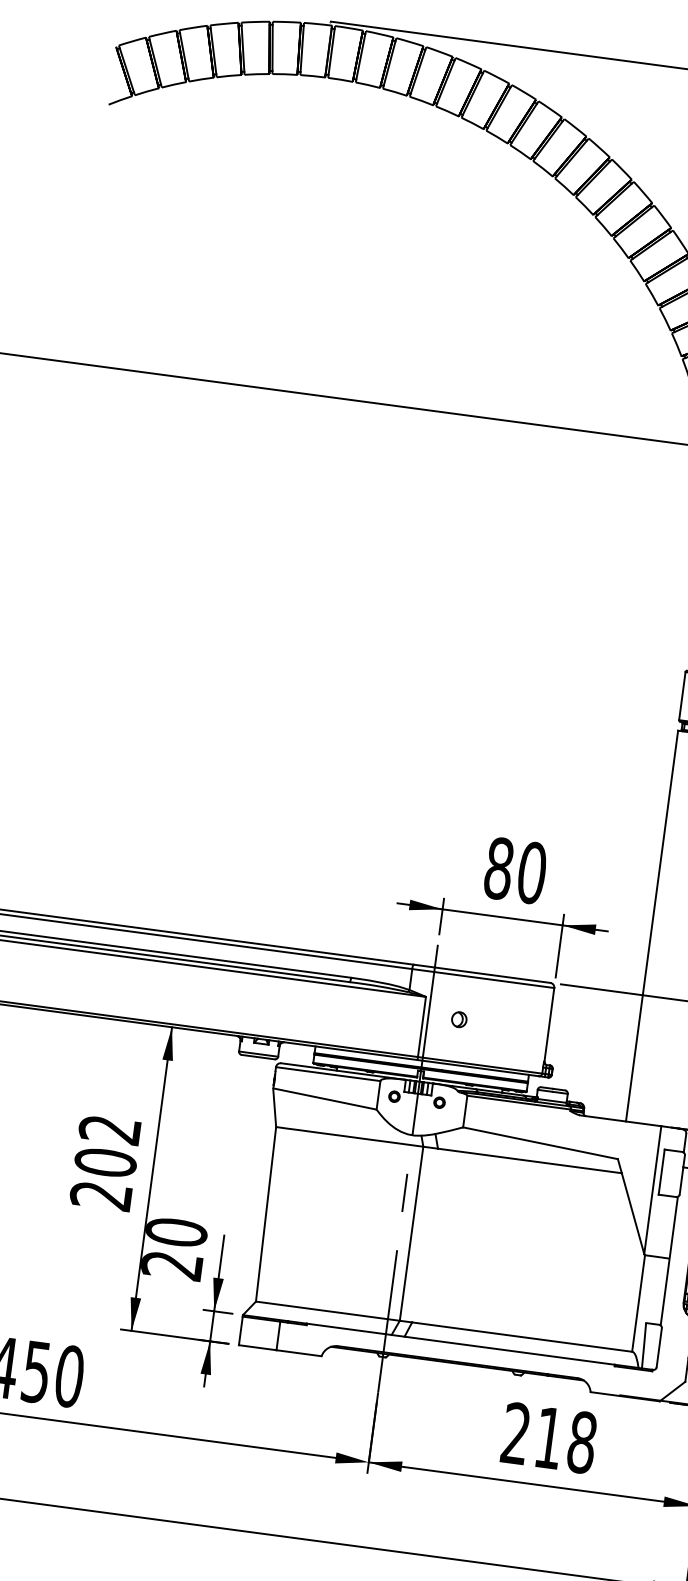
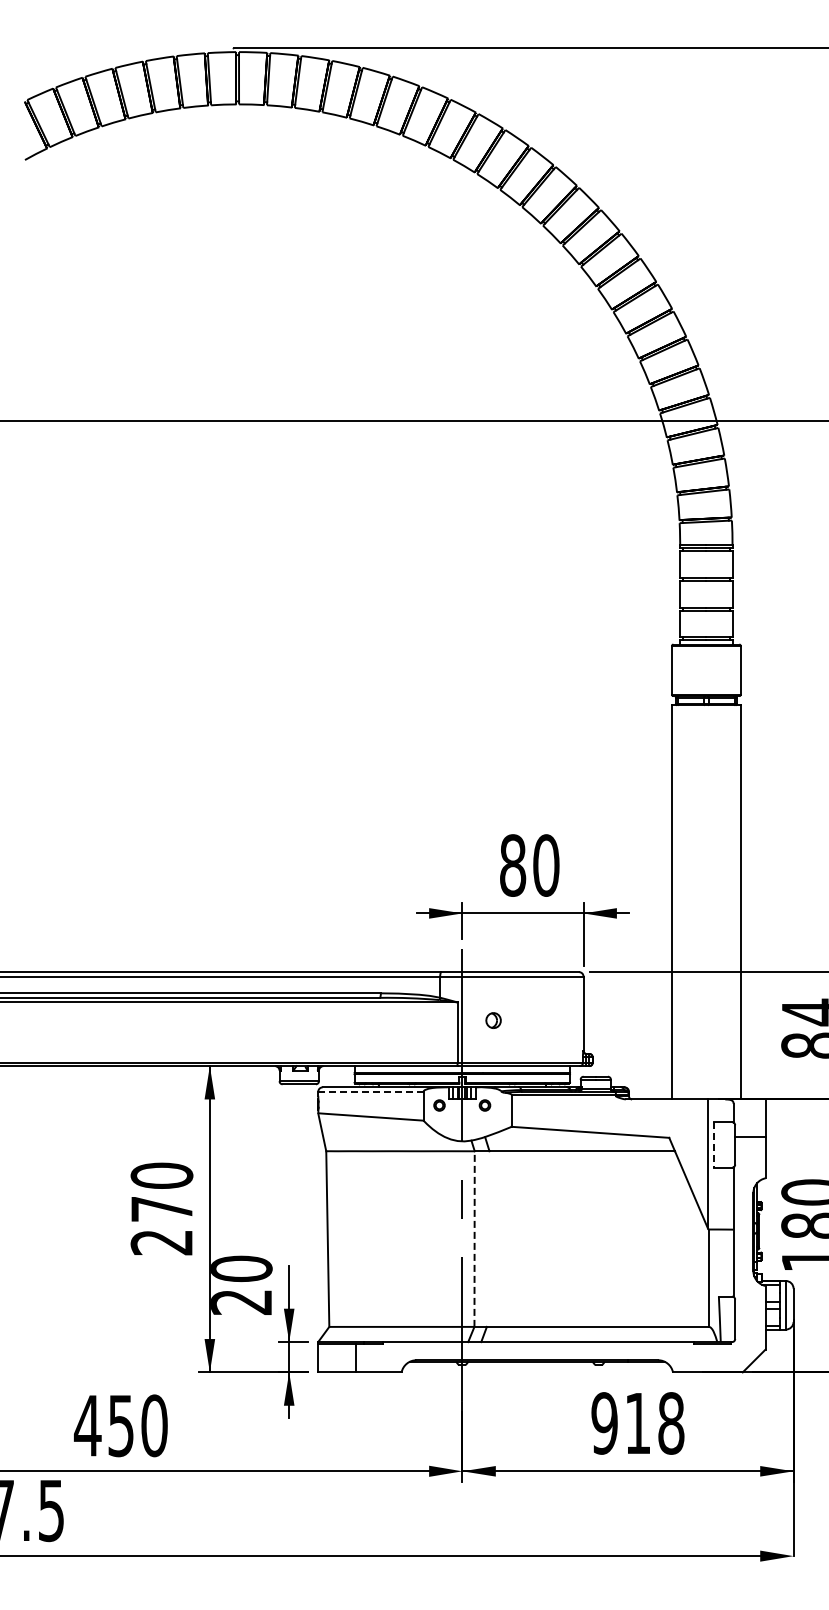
line: (327, 1073) -> (370, 1091), solid -> dashed
text: (107, 1146) -> (161, 1192), 202 -> 270
line: (661, 1171) -> (714, 1144), solid -> dashed
line: (411, 1234) -> (474, 1239), solid -> dashed
text: (515, 1433) -> (604, 1423), 218 -> 918

